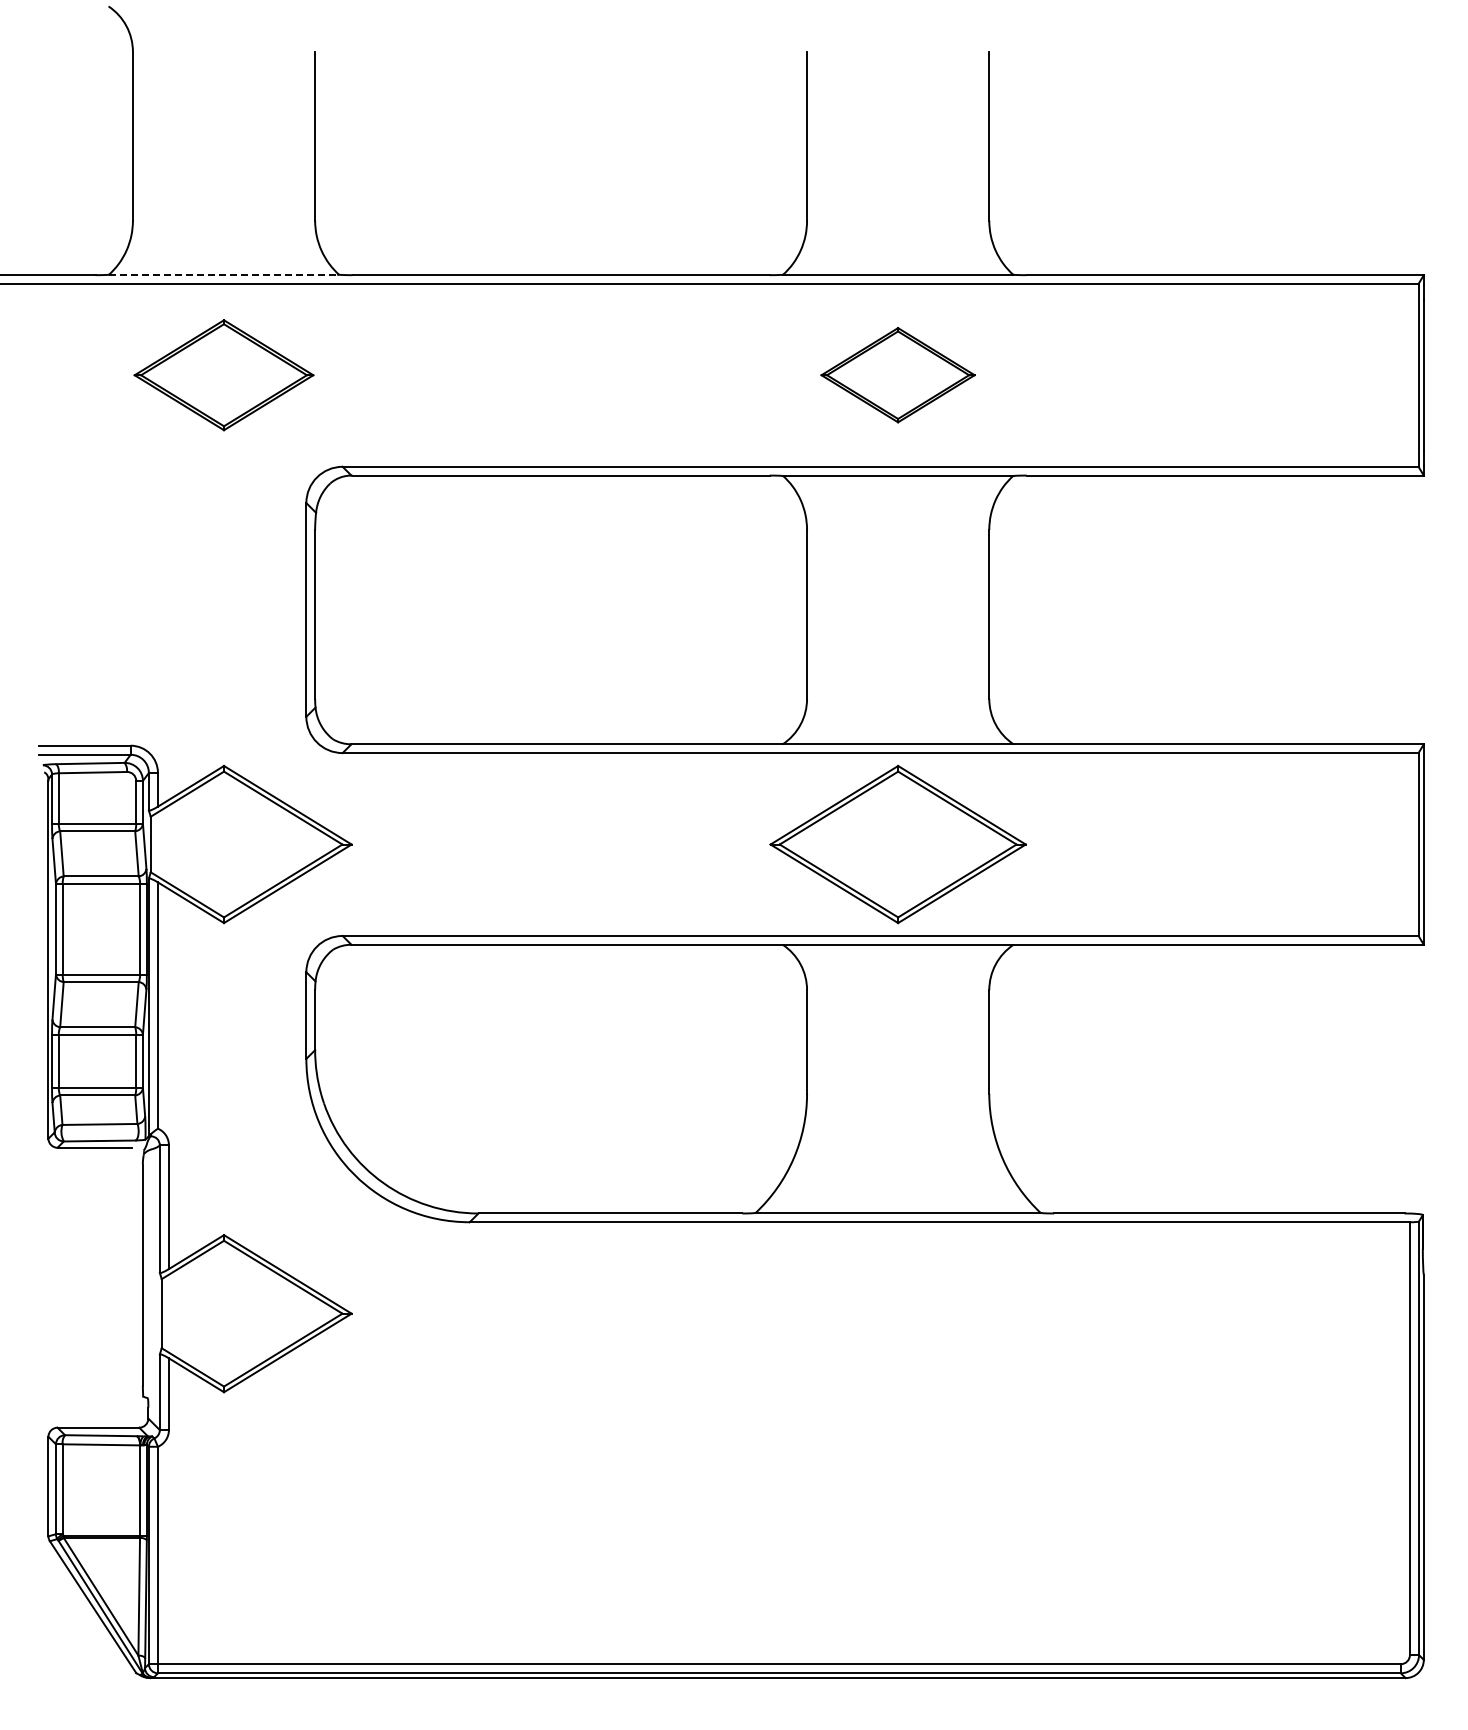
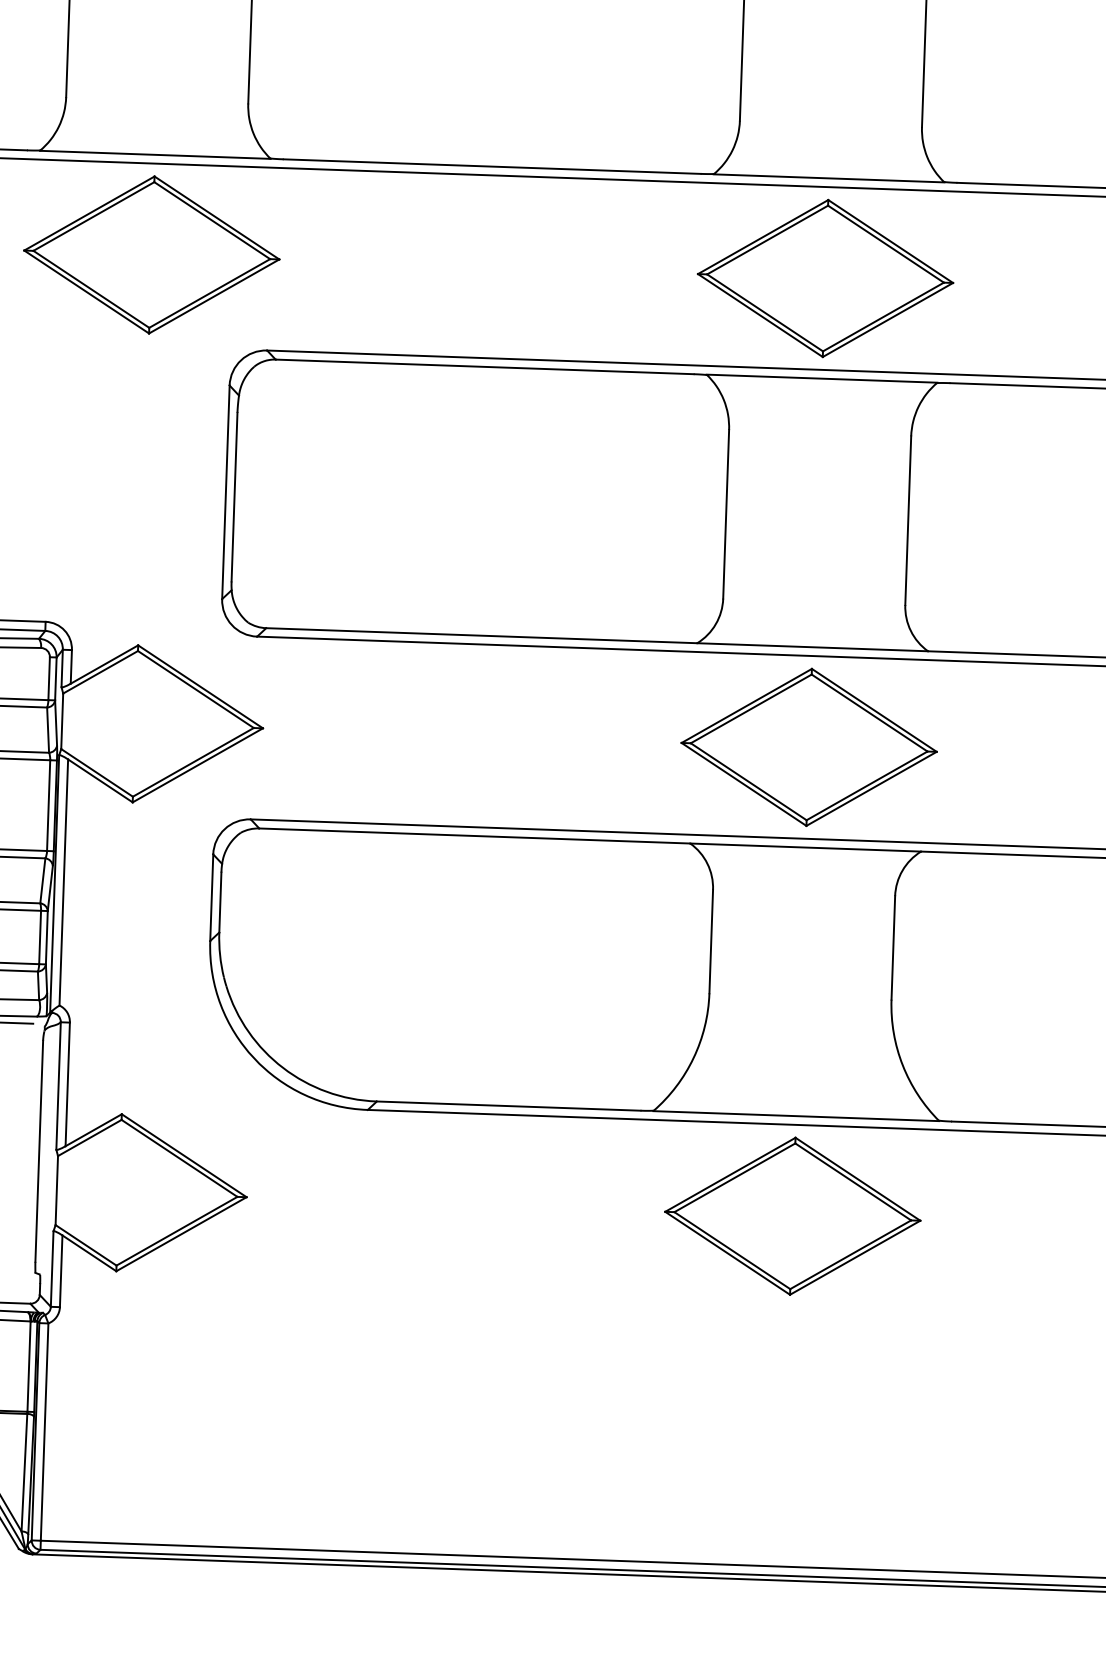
line: (224, 275) -> (155, 155), dashed -> solid
part: (223, 374) -> (151, 254), size x1.43
part: (897, 374) -> (824, 277), size x1.67
part: (897, 1313) -> (792, 1216), added

